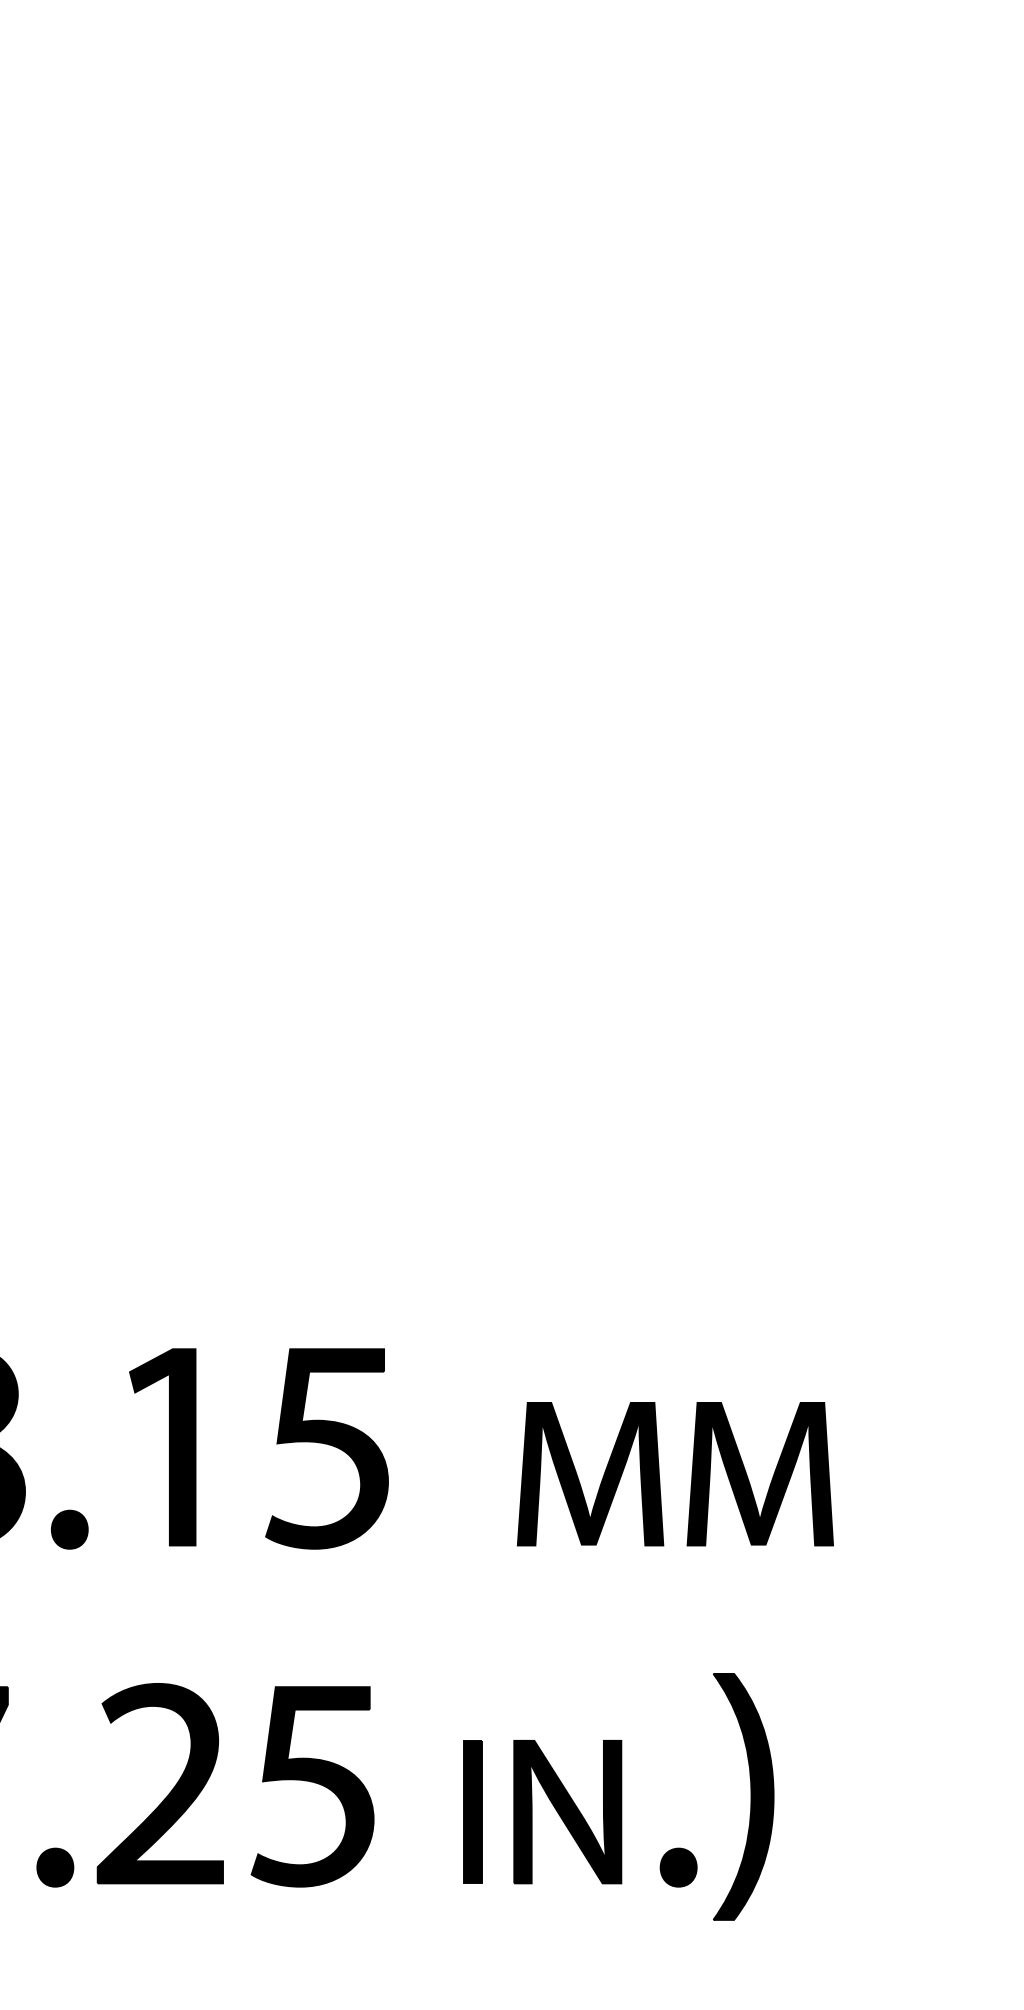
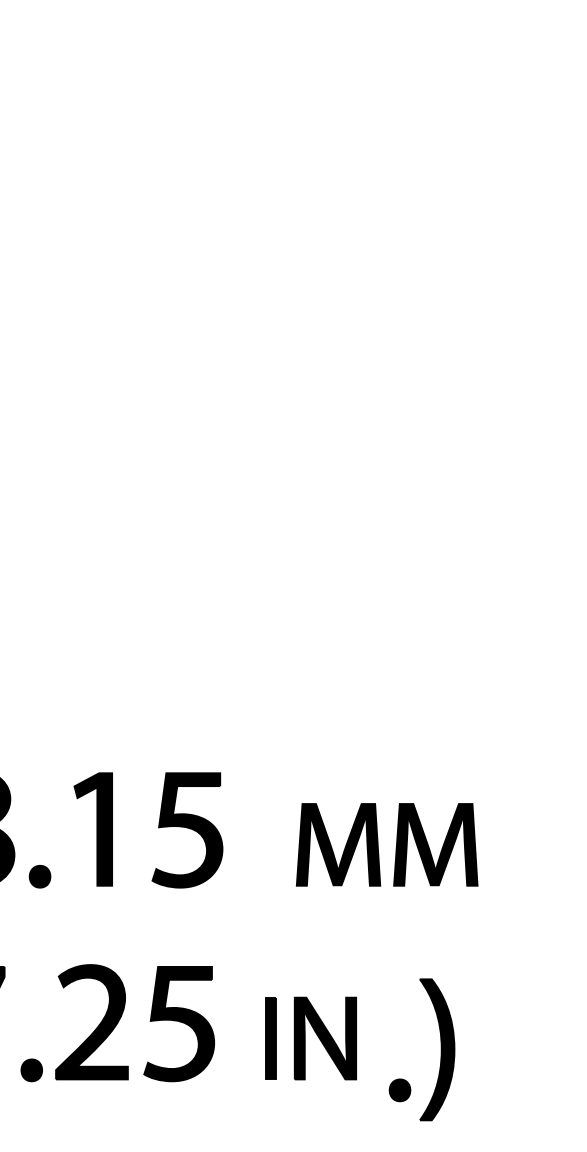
part: (749, 1796) -> (440, 1049), moved

